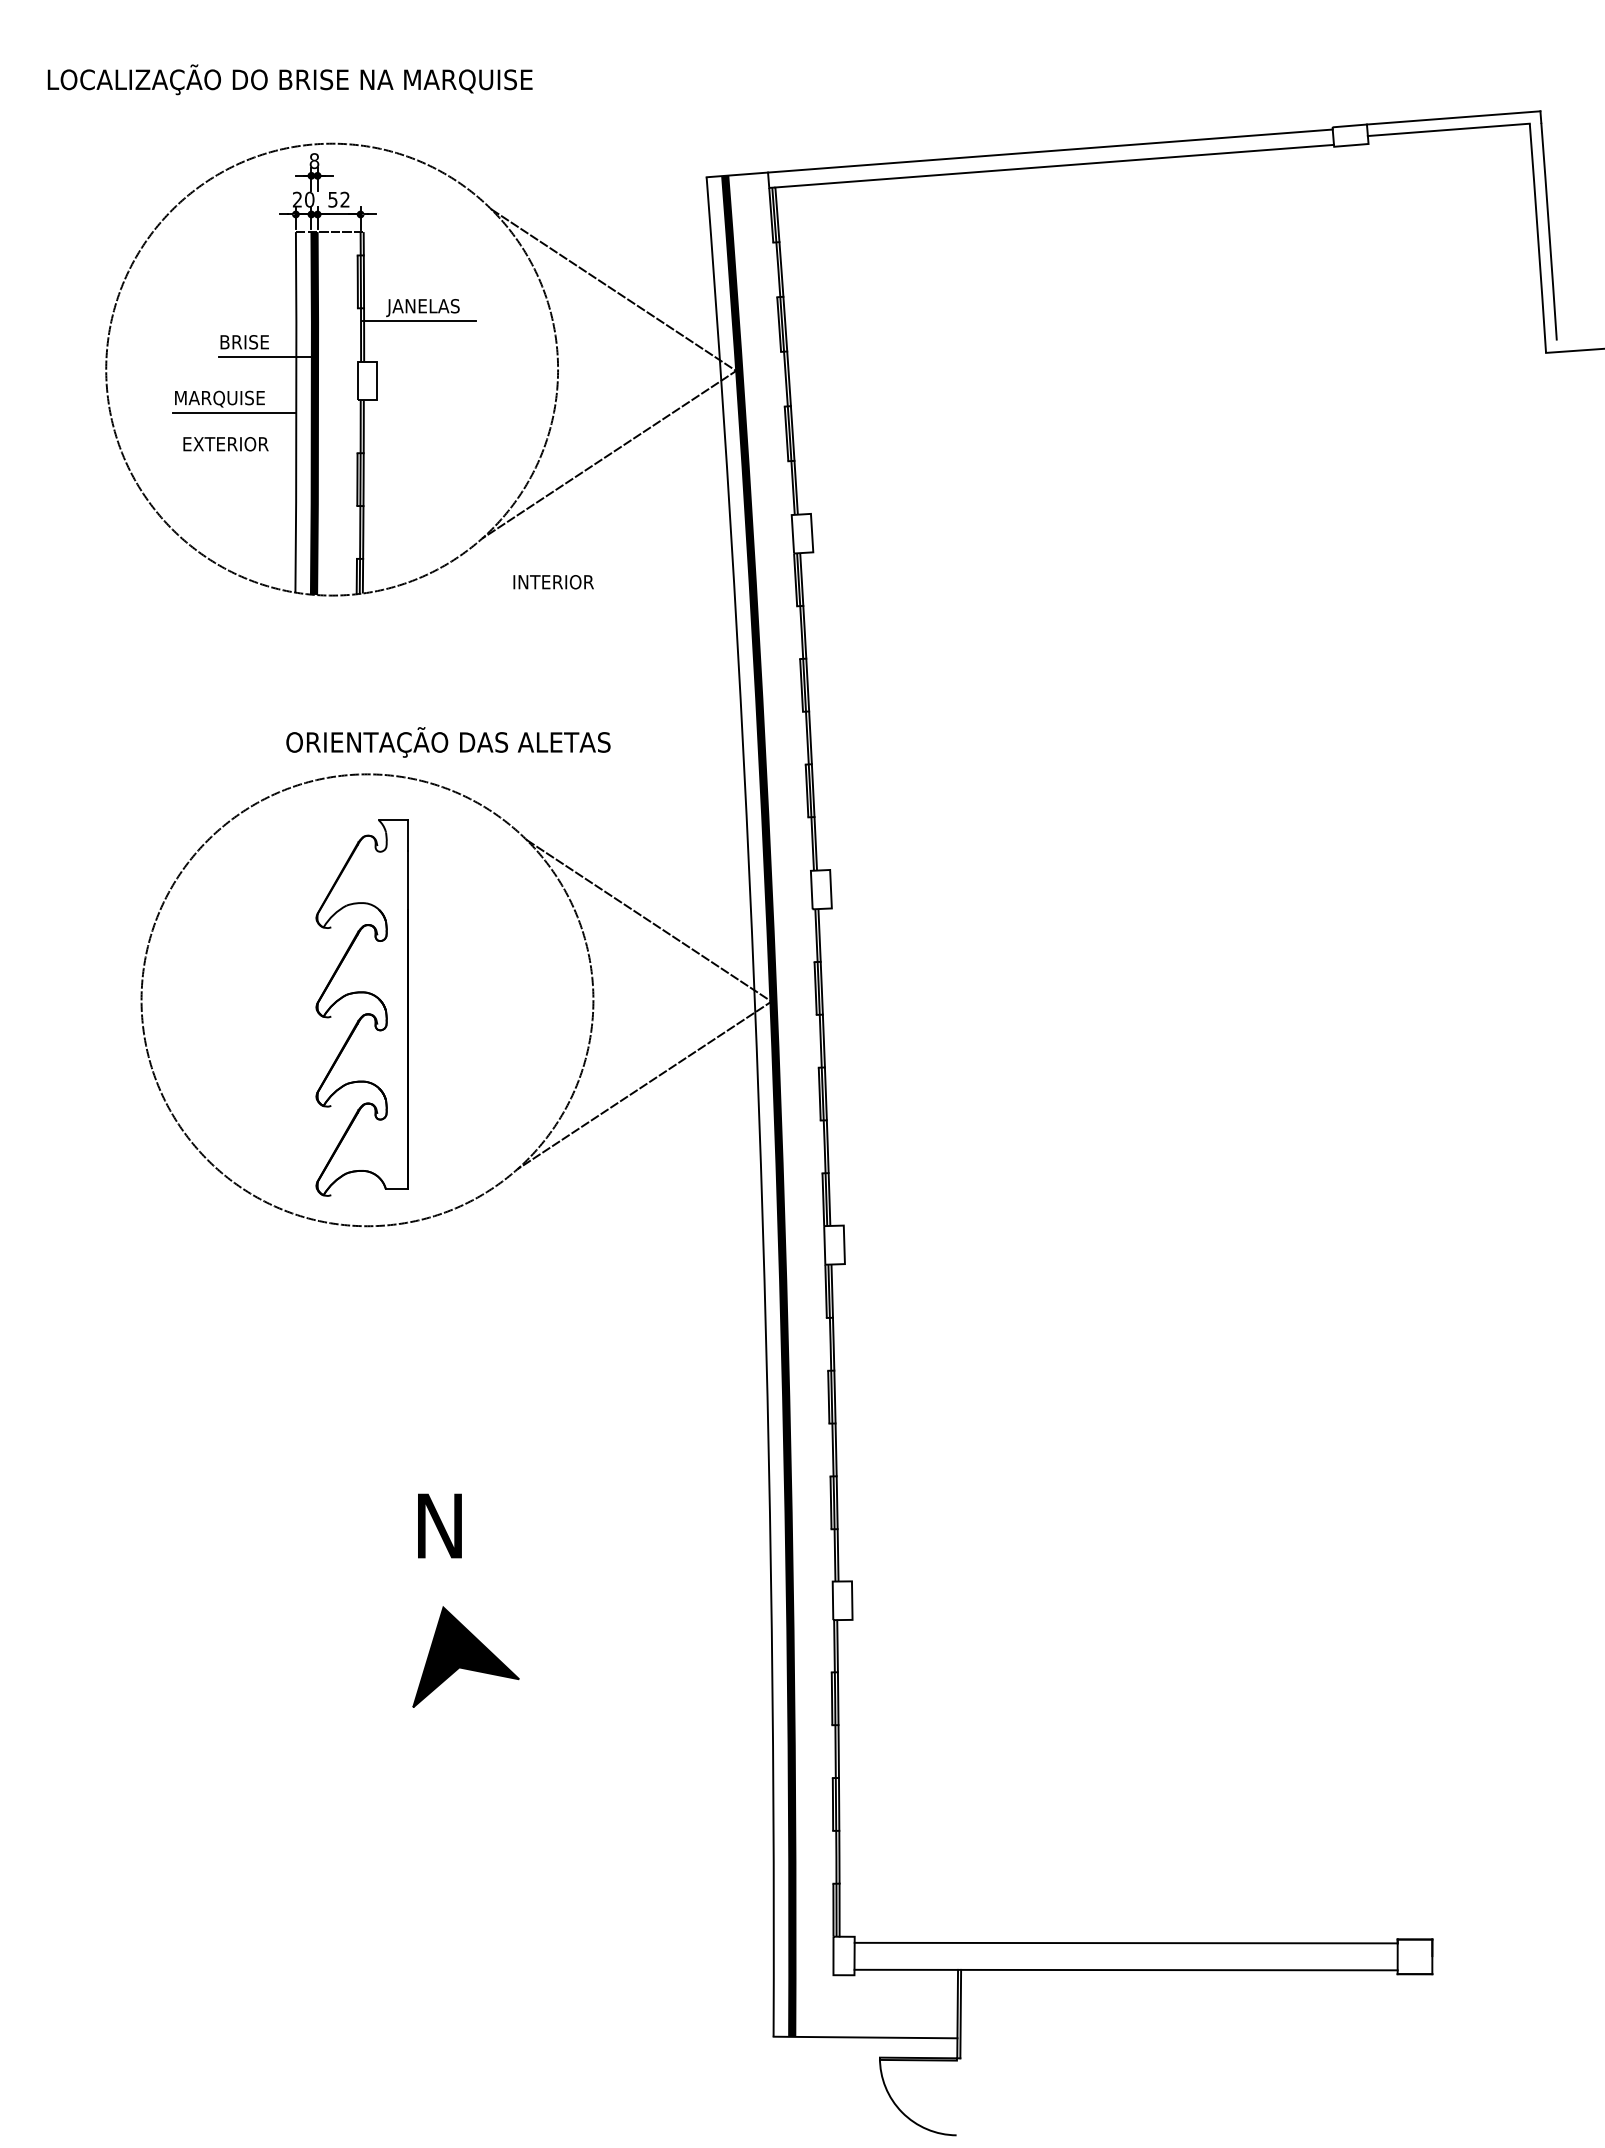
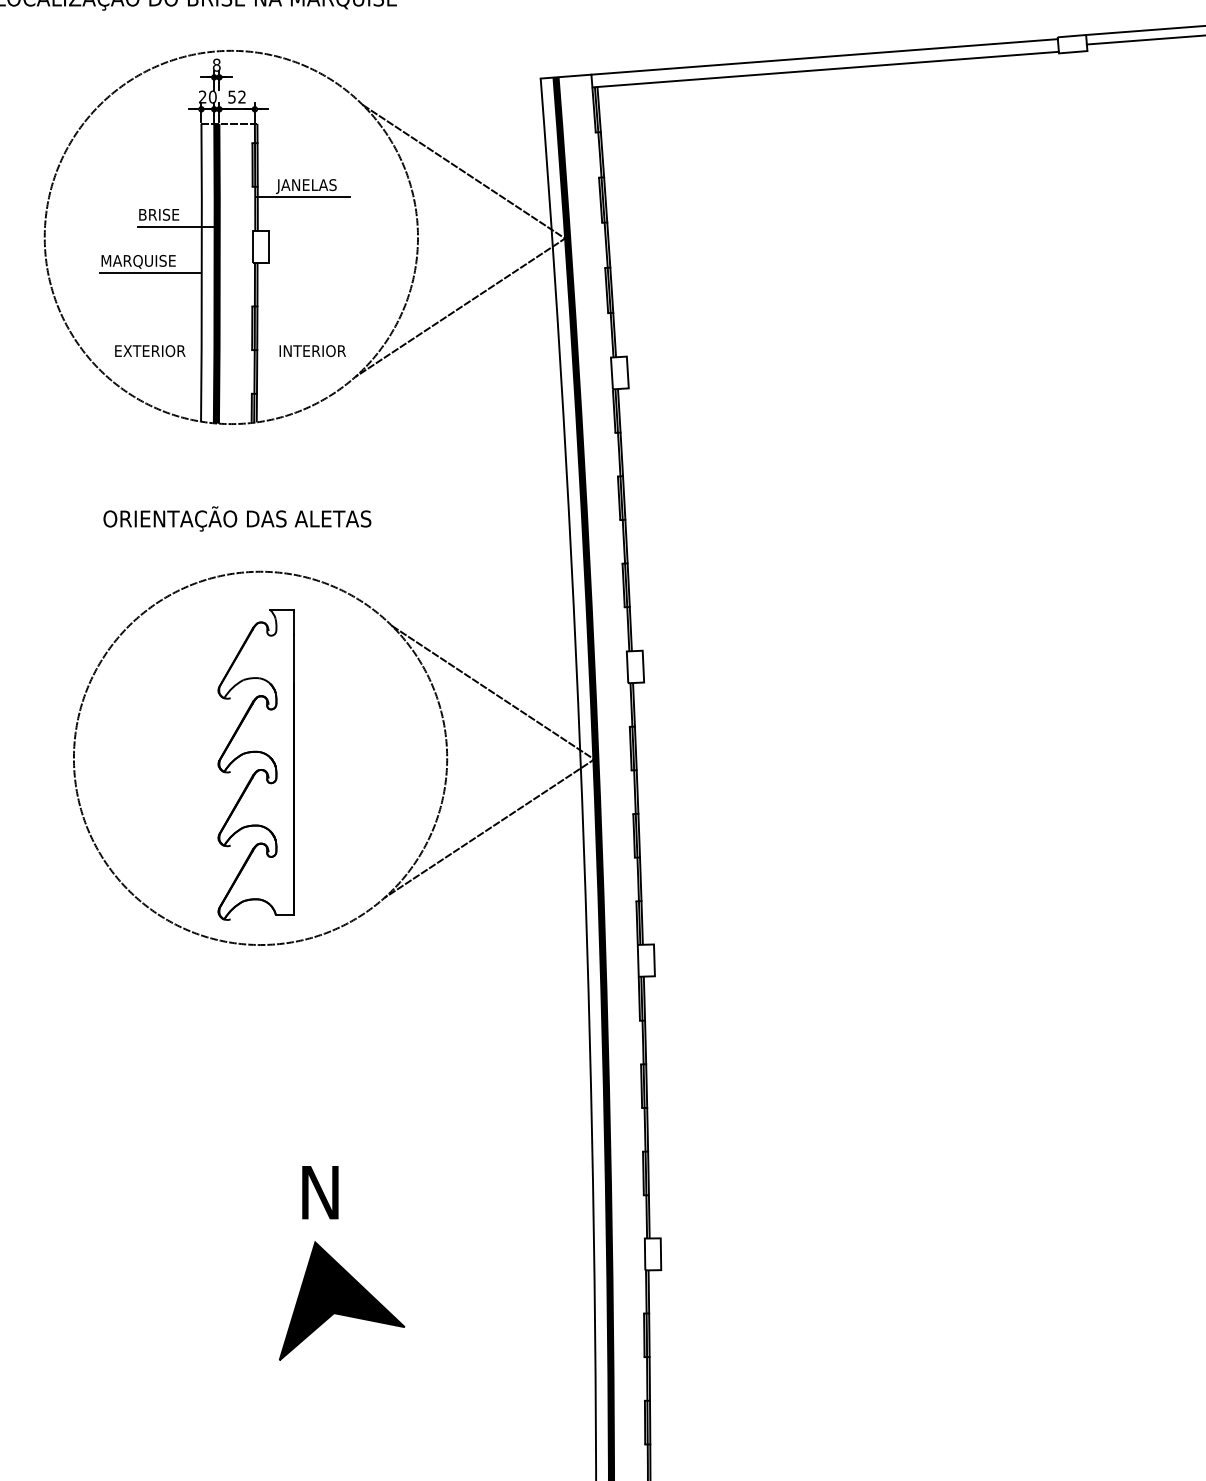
text: (225, 444) -> (149, 351), moved
text: (553, 582) -> (312, 351), moved
text: (448, 742) -> (237, 519), moved
part: (465, 1656) -> (341, 1300), size x1.43

